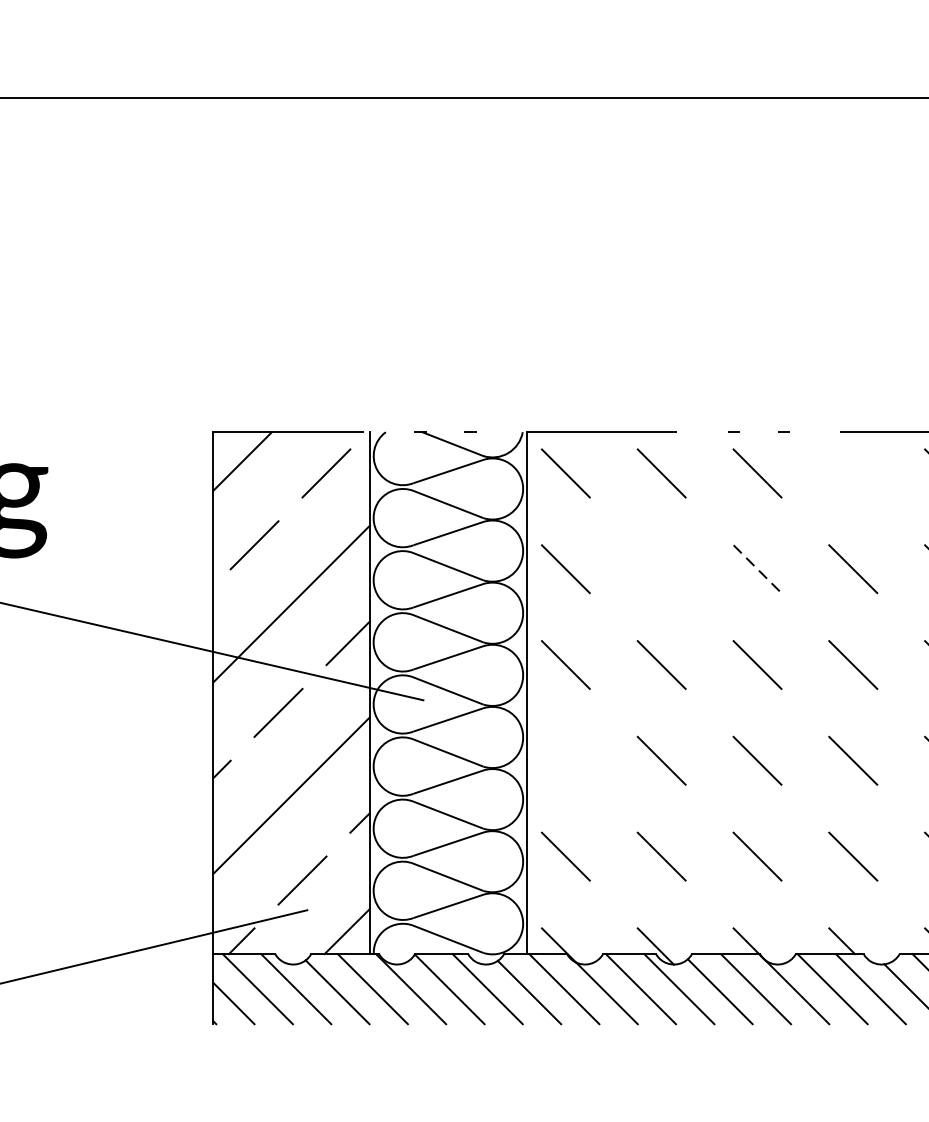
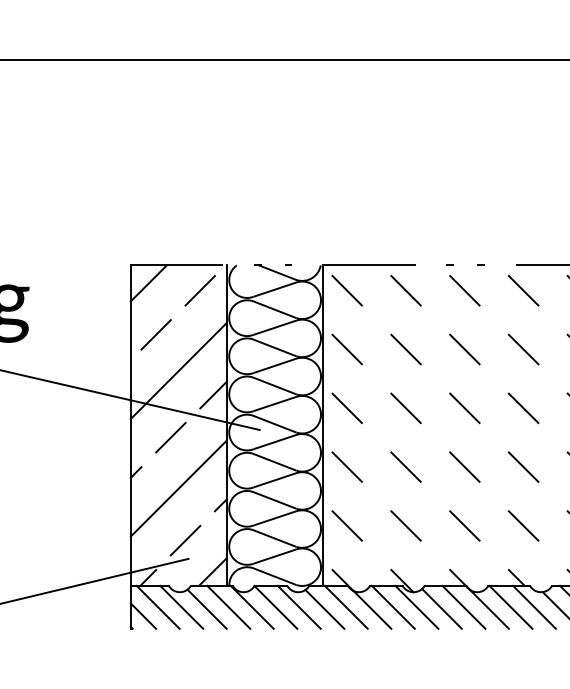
line: (853, 473) -> (523, 290), added
line: (660, 569) -> (405, 349), added
line: (756, 569) -> (464, 349), dashed -> solid
line: (564, 759) -> (346, 466), added

